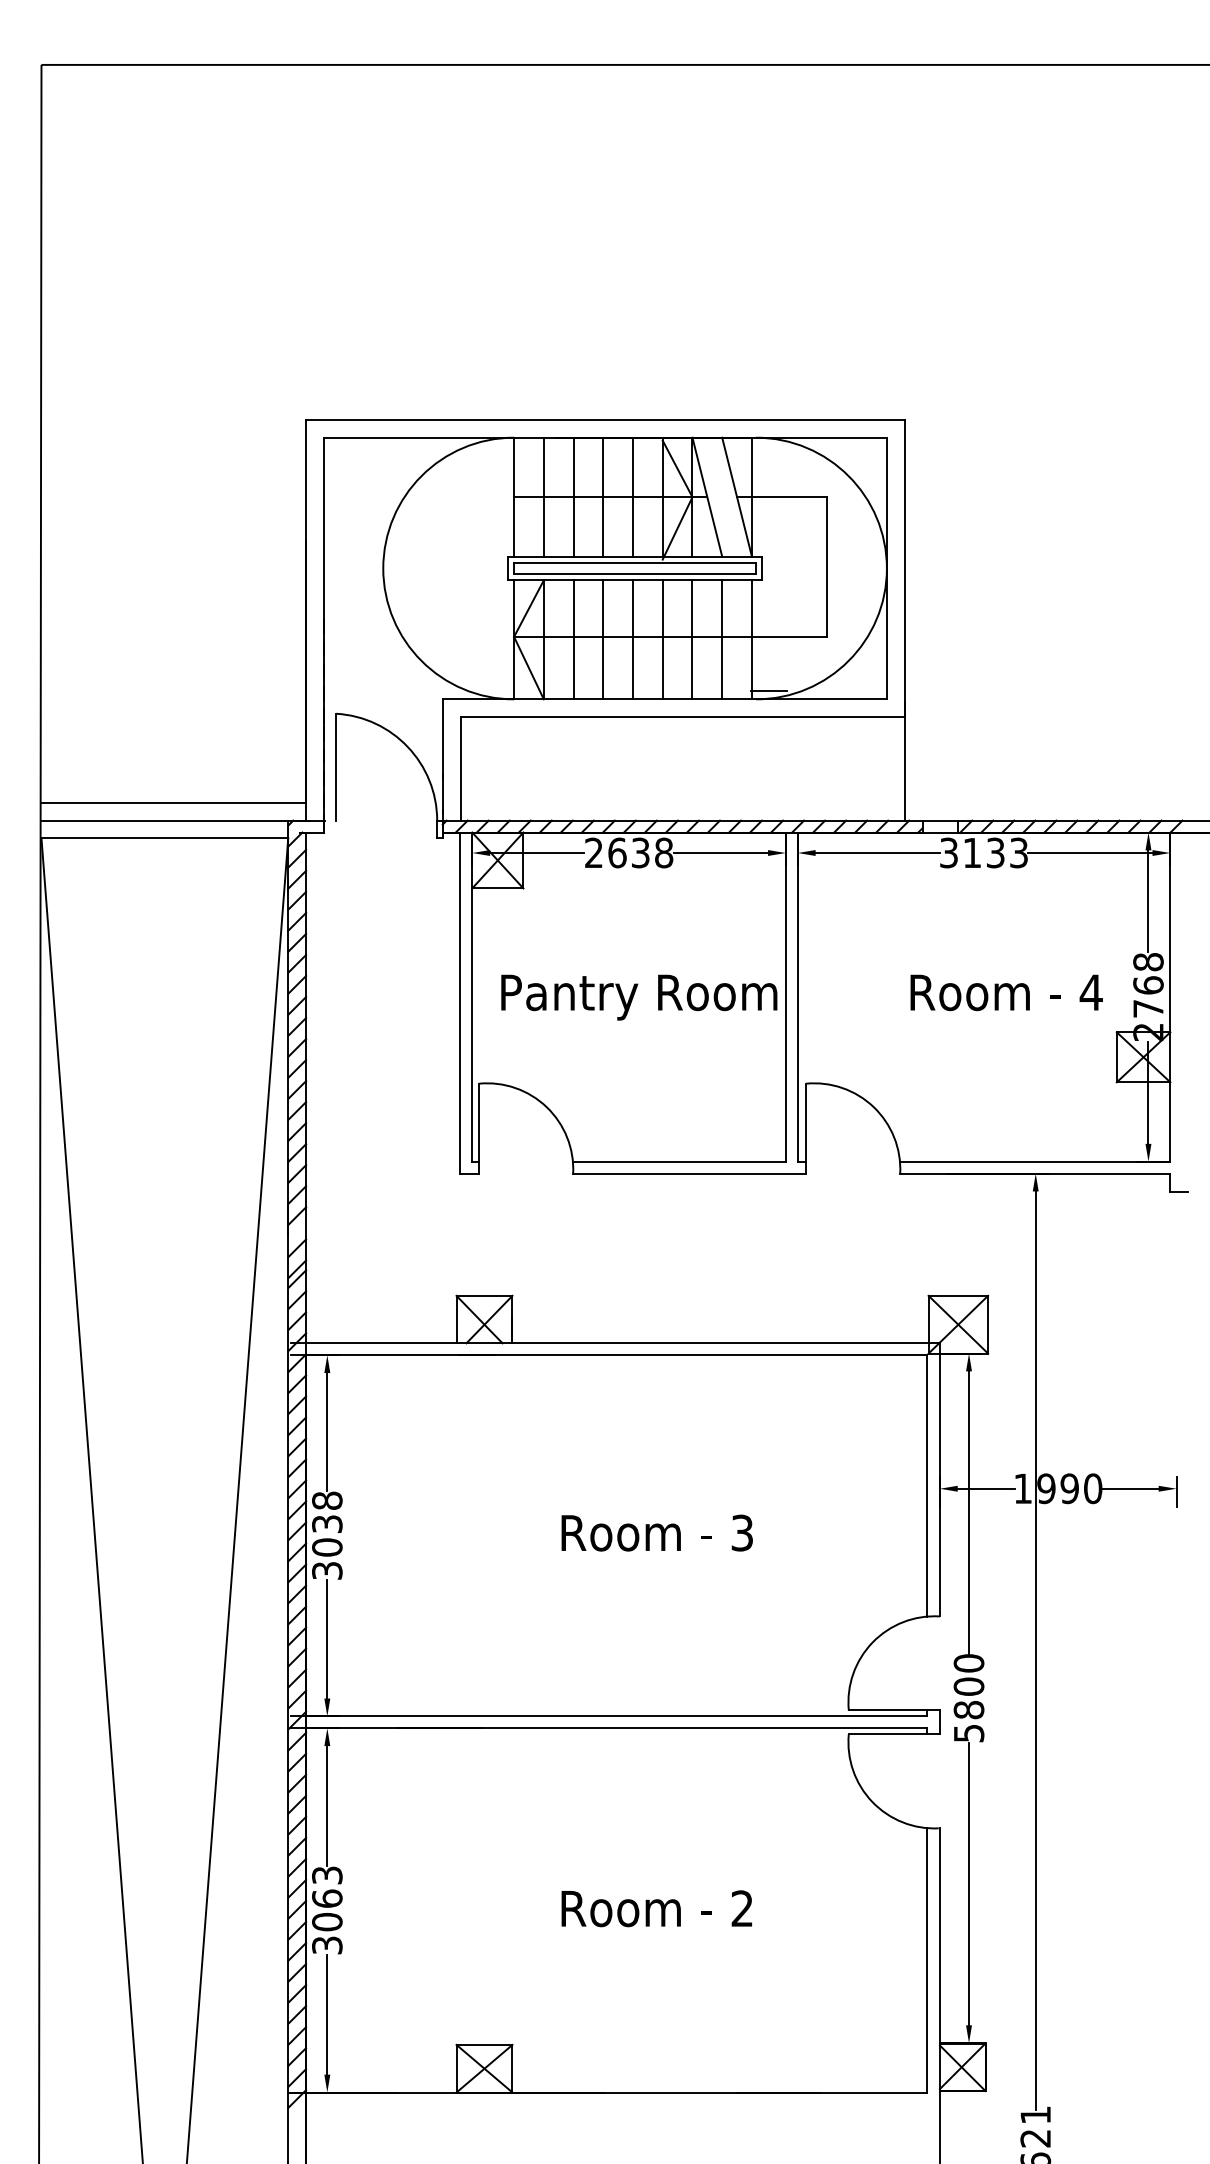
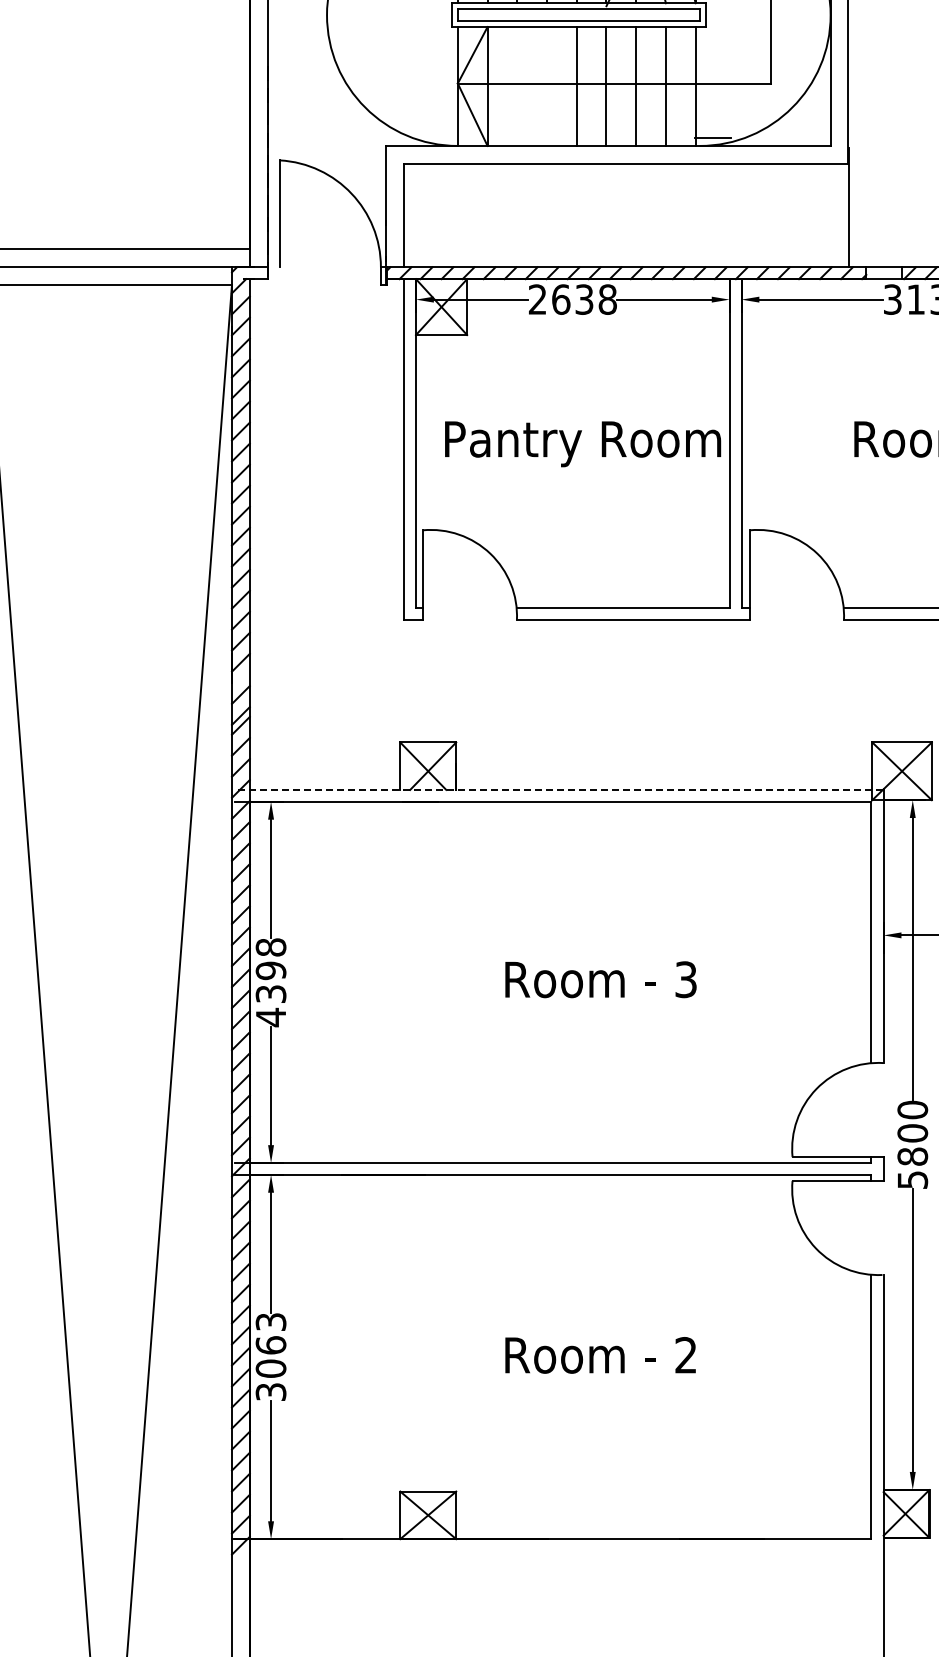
line: (573, 639) -> (517, 86), removed
line: (603, 639) -> (547, 86), removed
line: (614, 1343) -> (558, 790), solid -> dashed
text: (327, 1547) -> (271, 994), 3038 -> 4398

